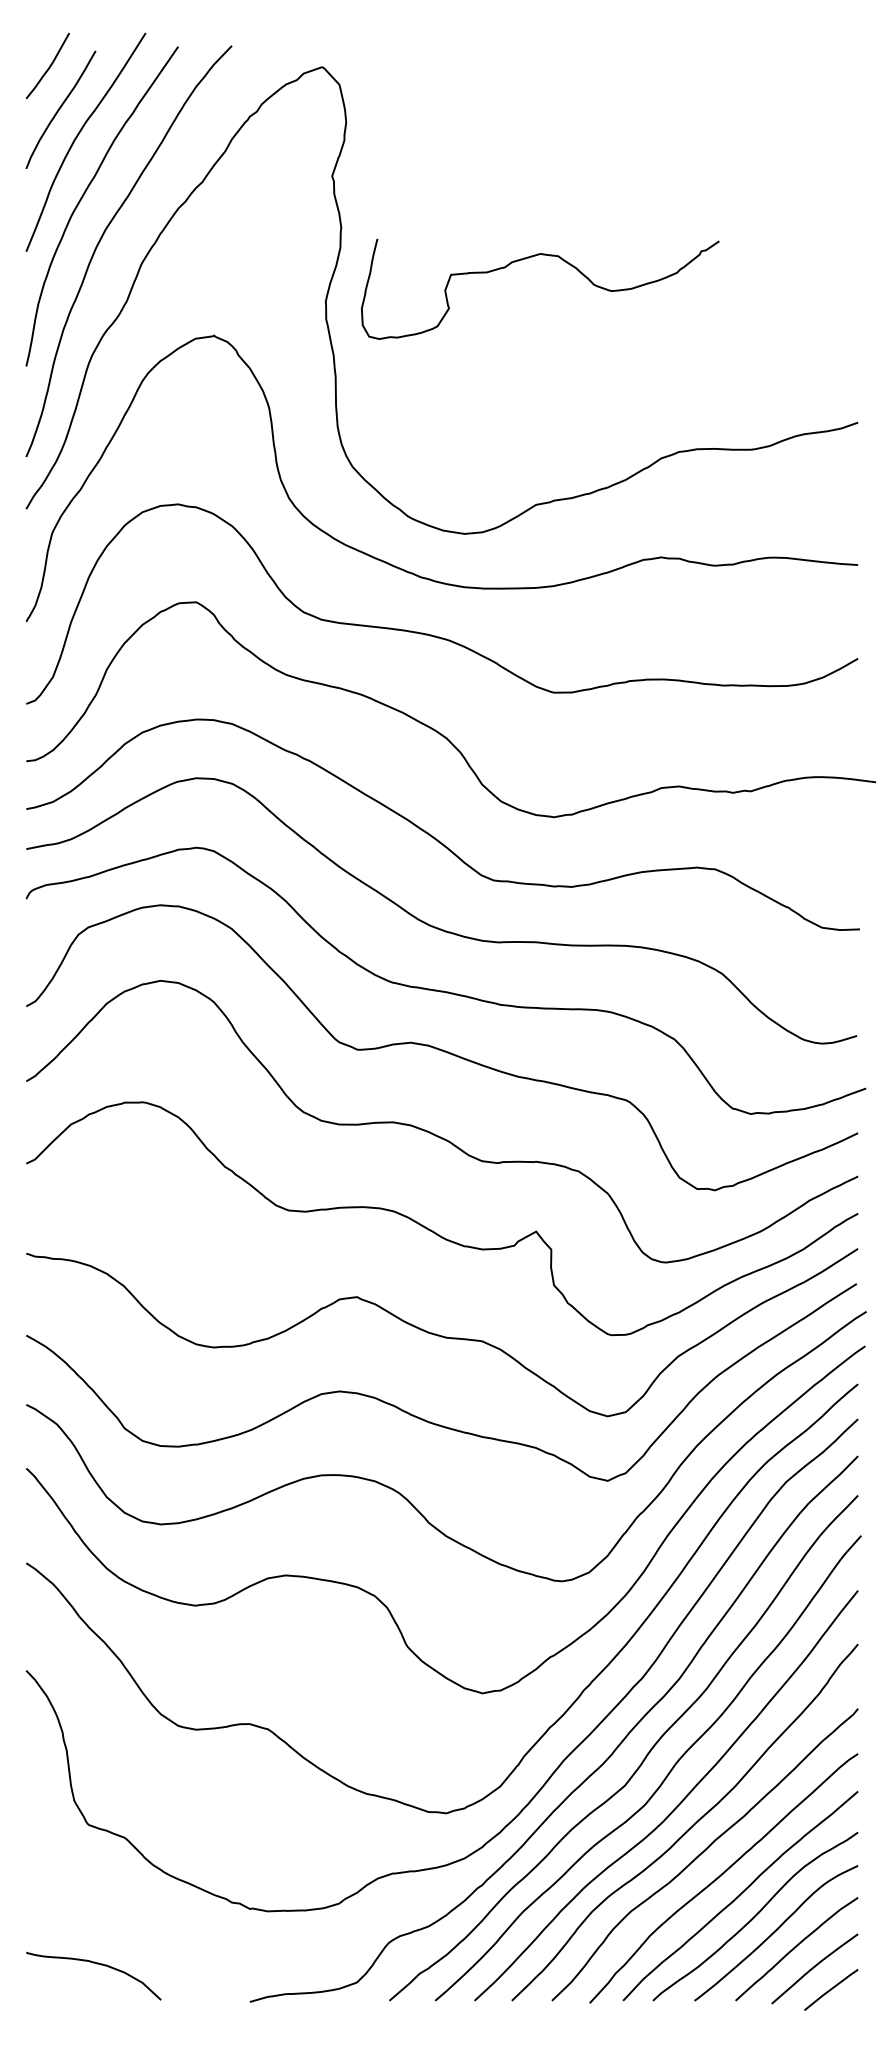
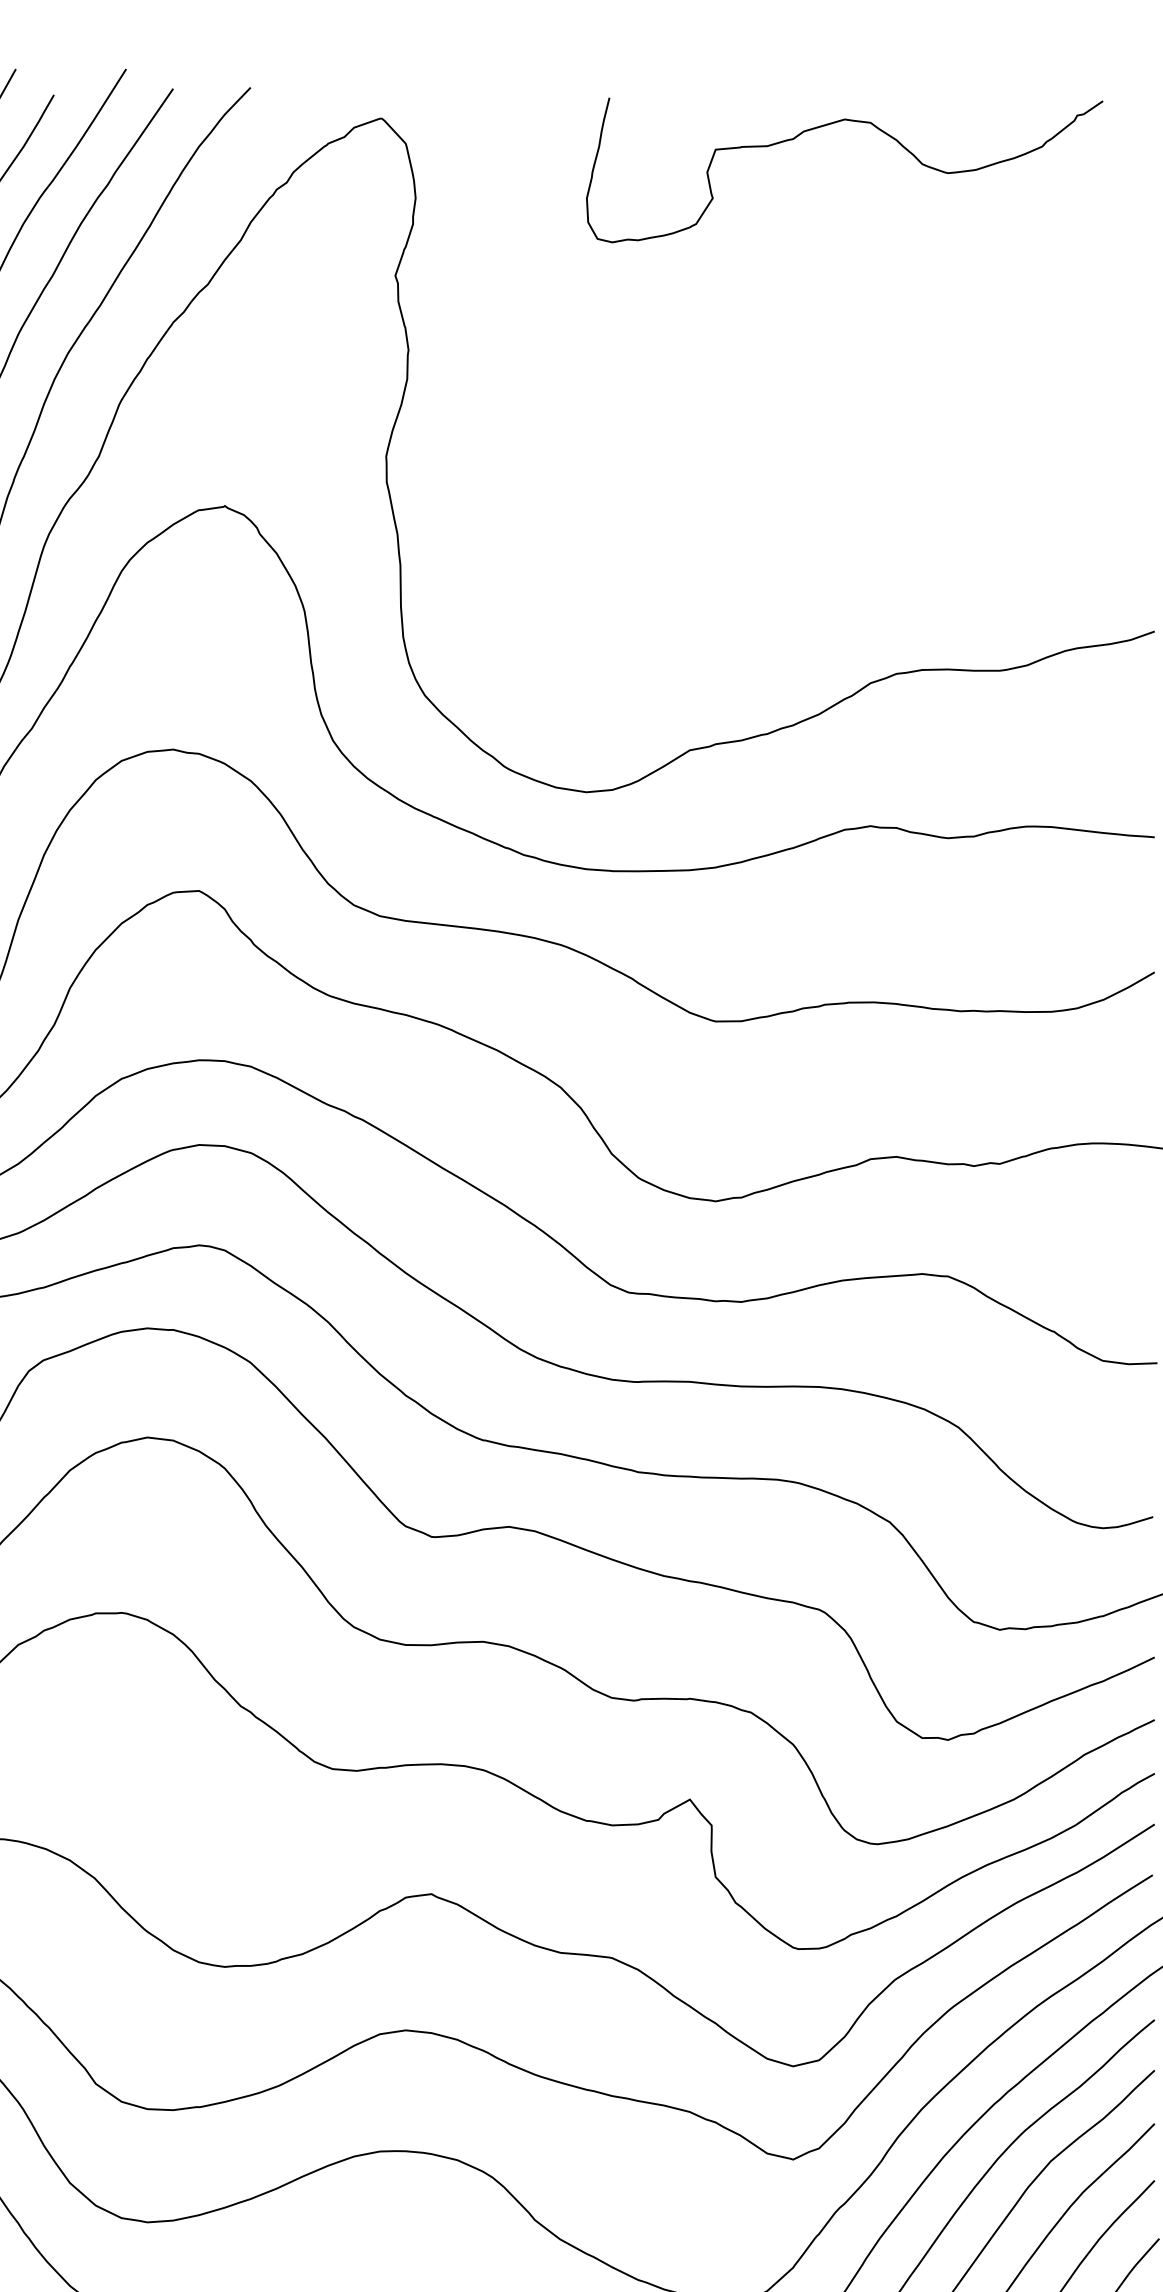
curve: (529, 258) -> (828, 126), moved

